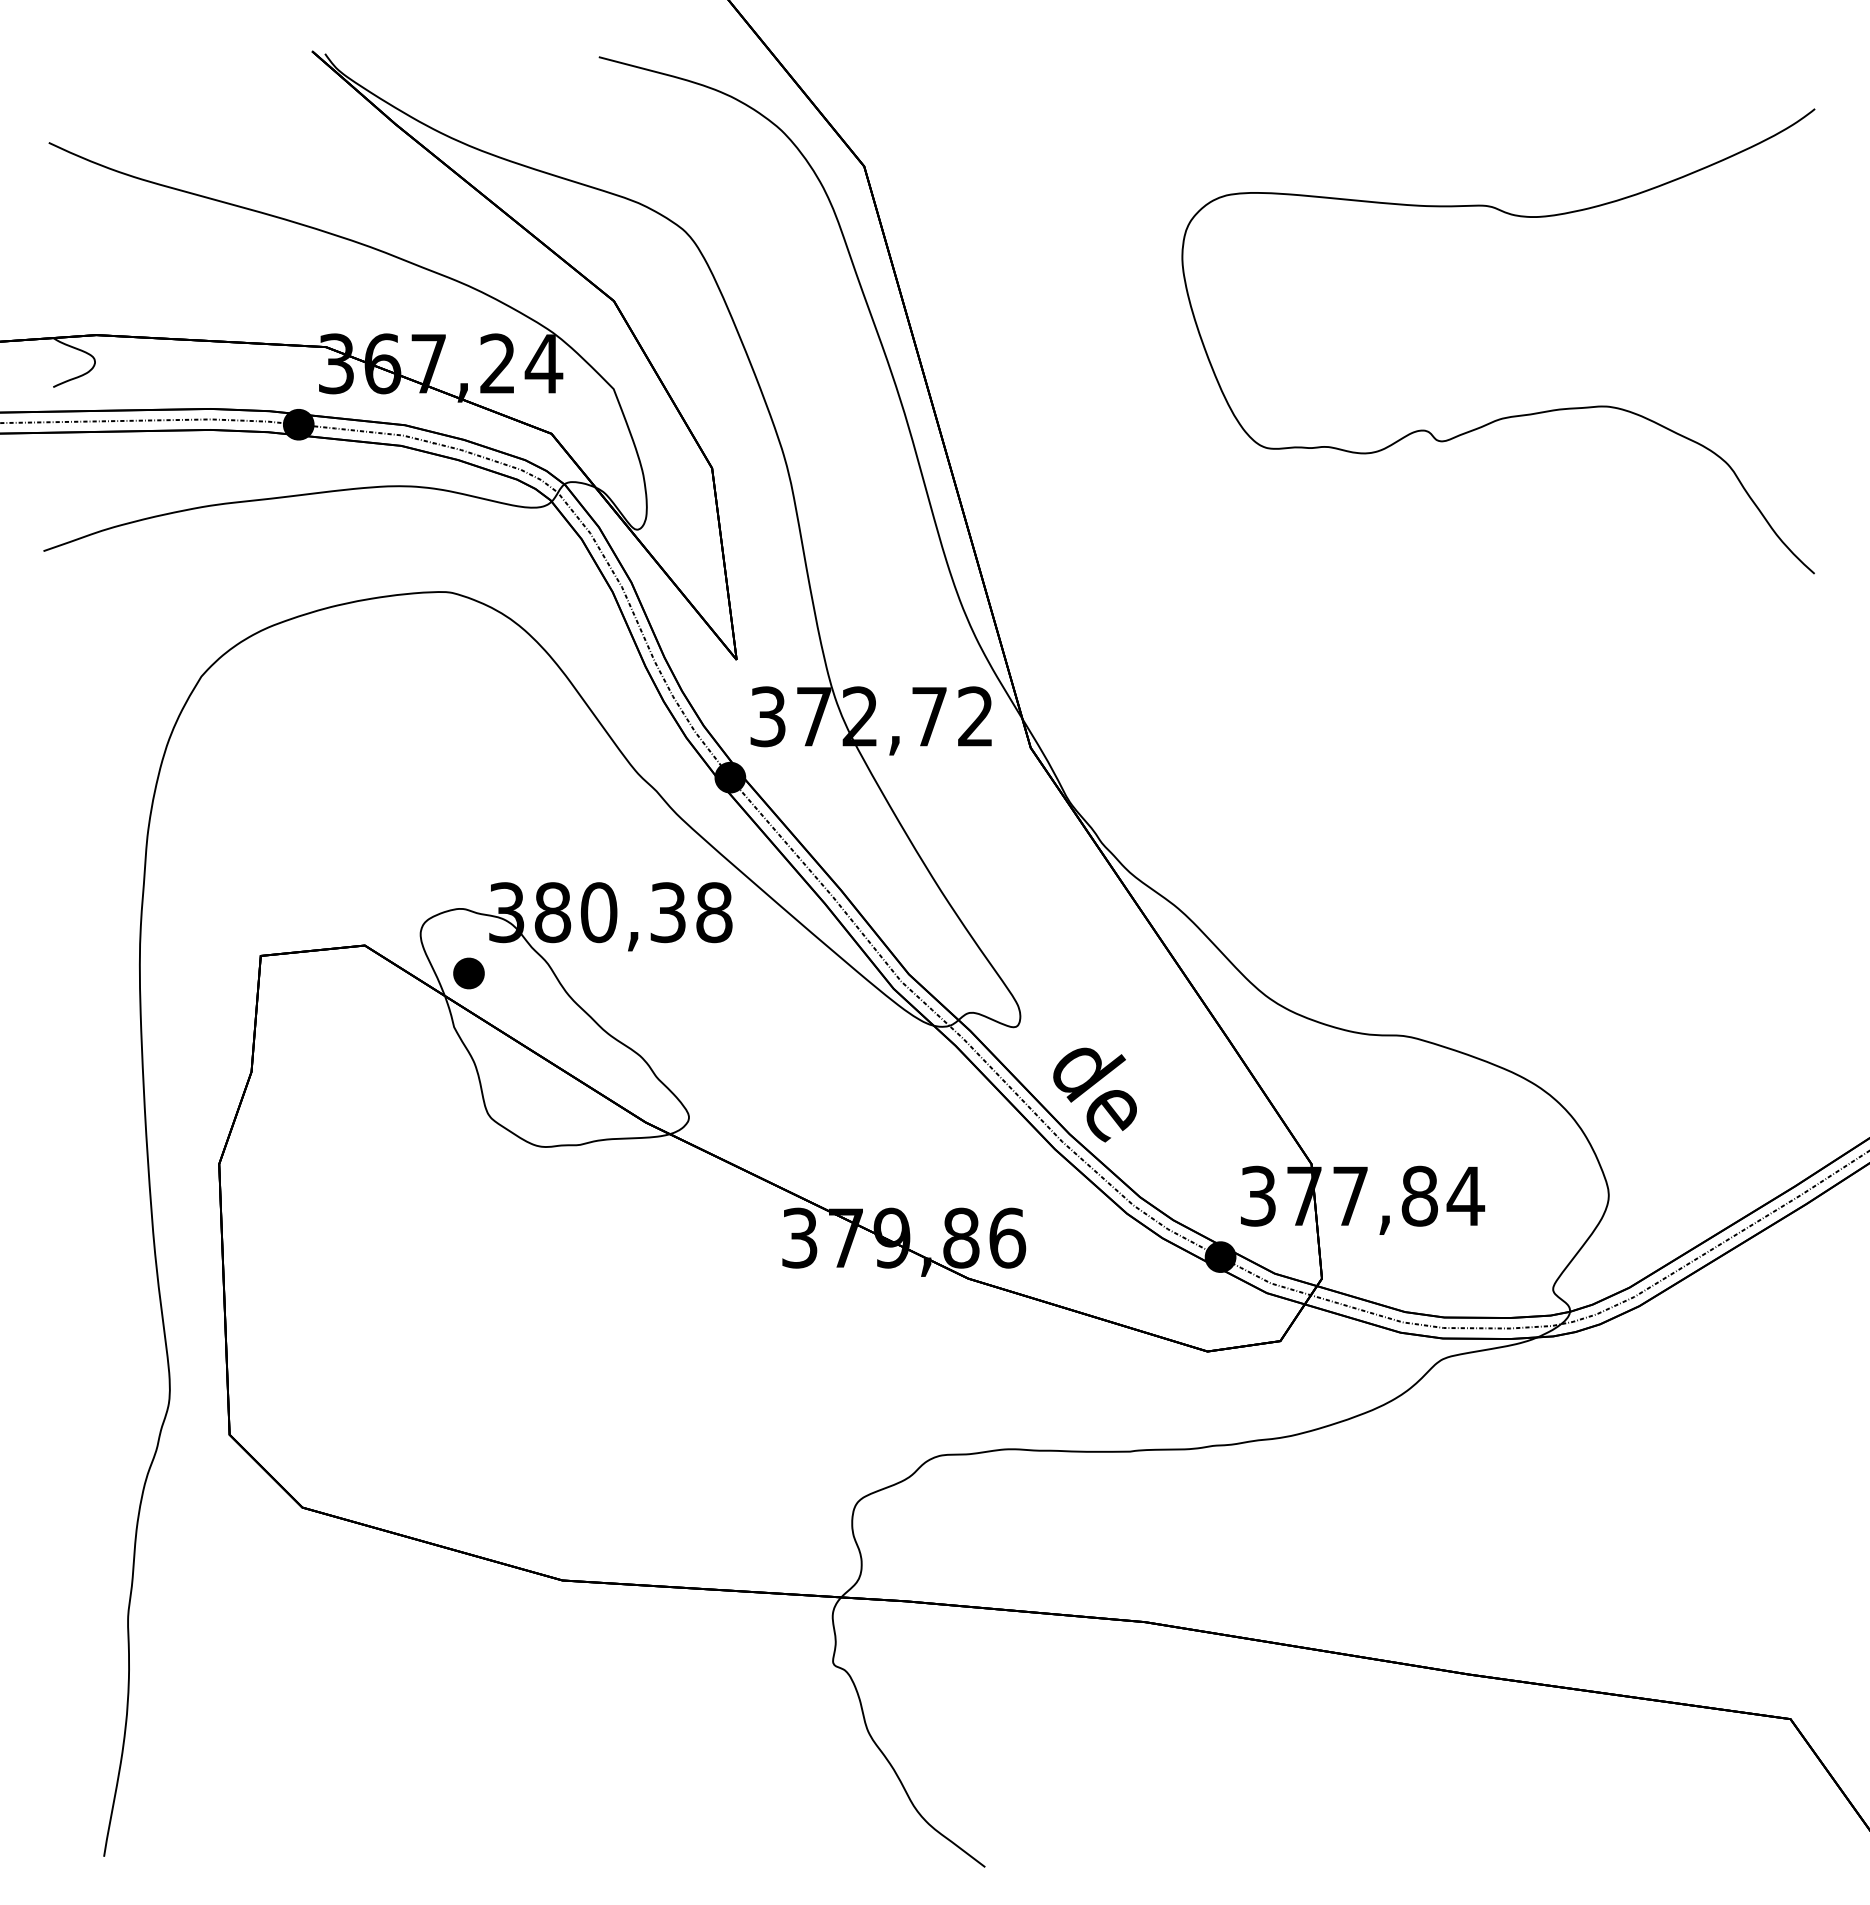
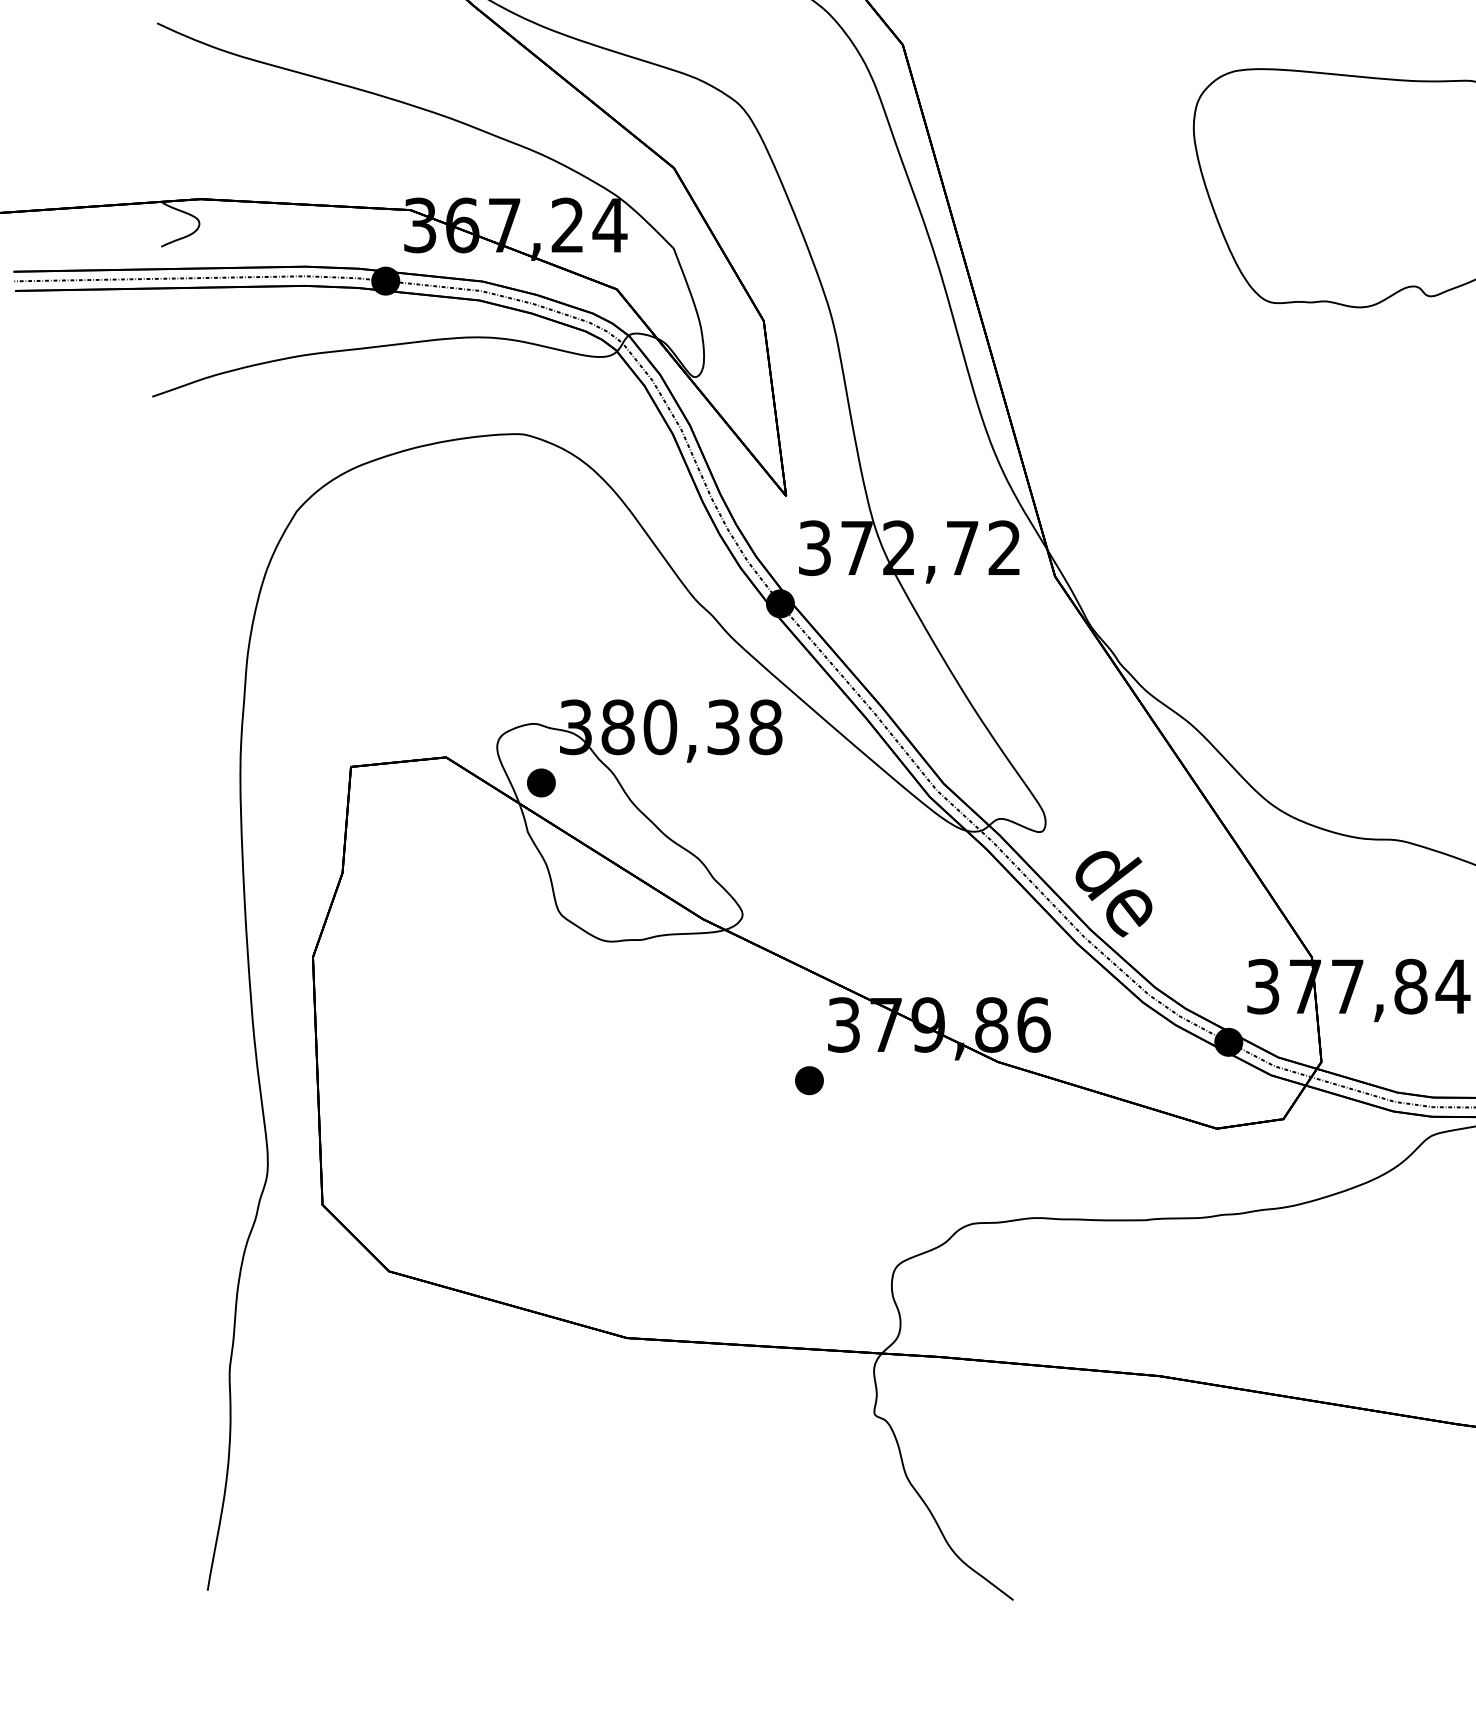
part: (761, 1298) -> (808, 1080), added

